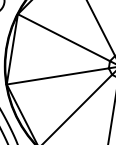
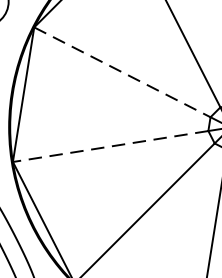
line: (63, 37) -> (121, 71), solid -> dashed
line: (57, 76) -> (110, 146), solid -> dashed

